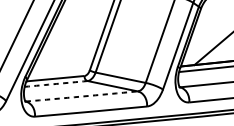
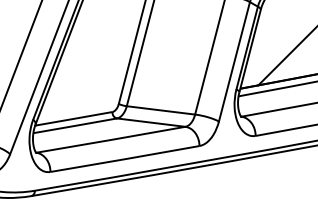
arc: (56, 83) -> (75, 125), dashed -> solid
arc: (81, 96) -> (110, 139), dashed -> solid

